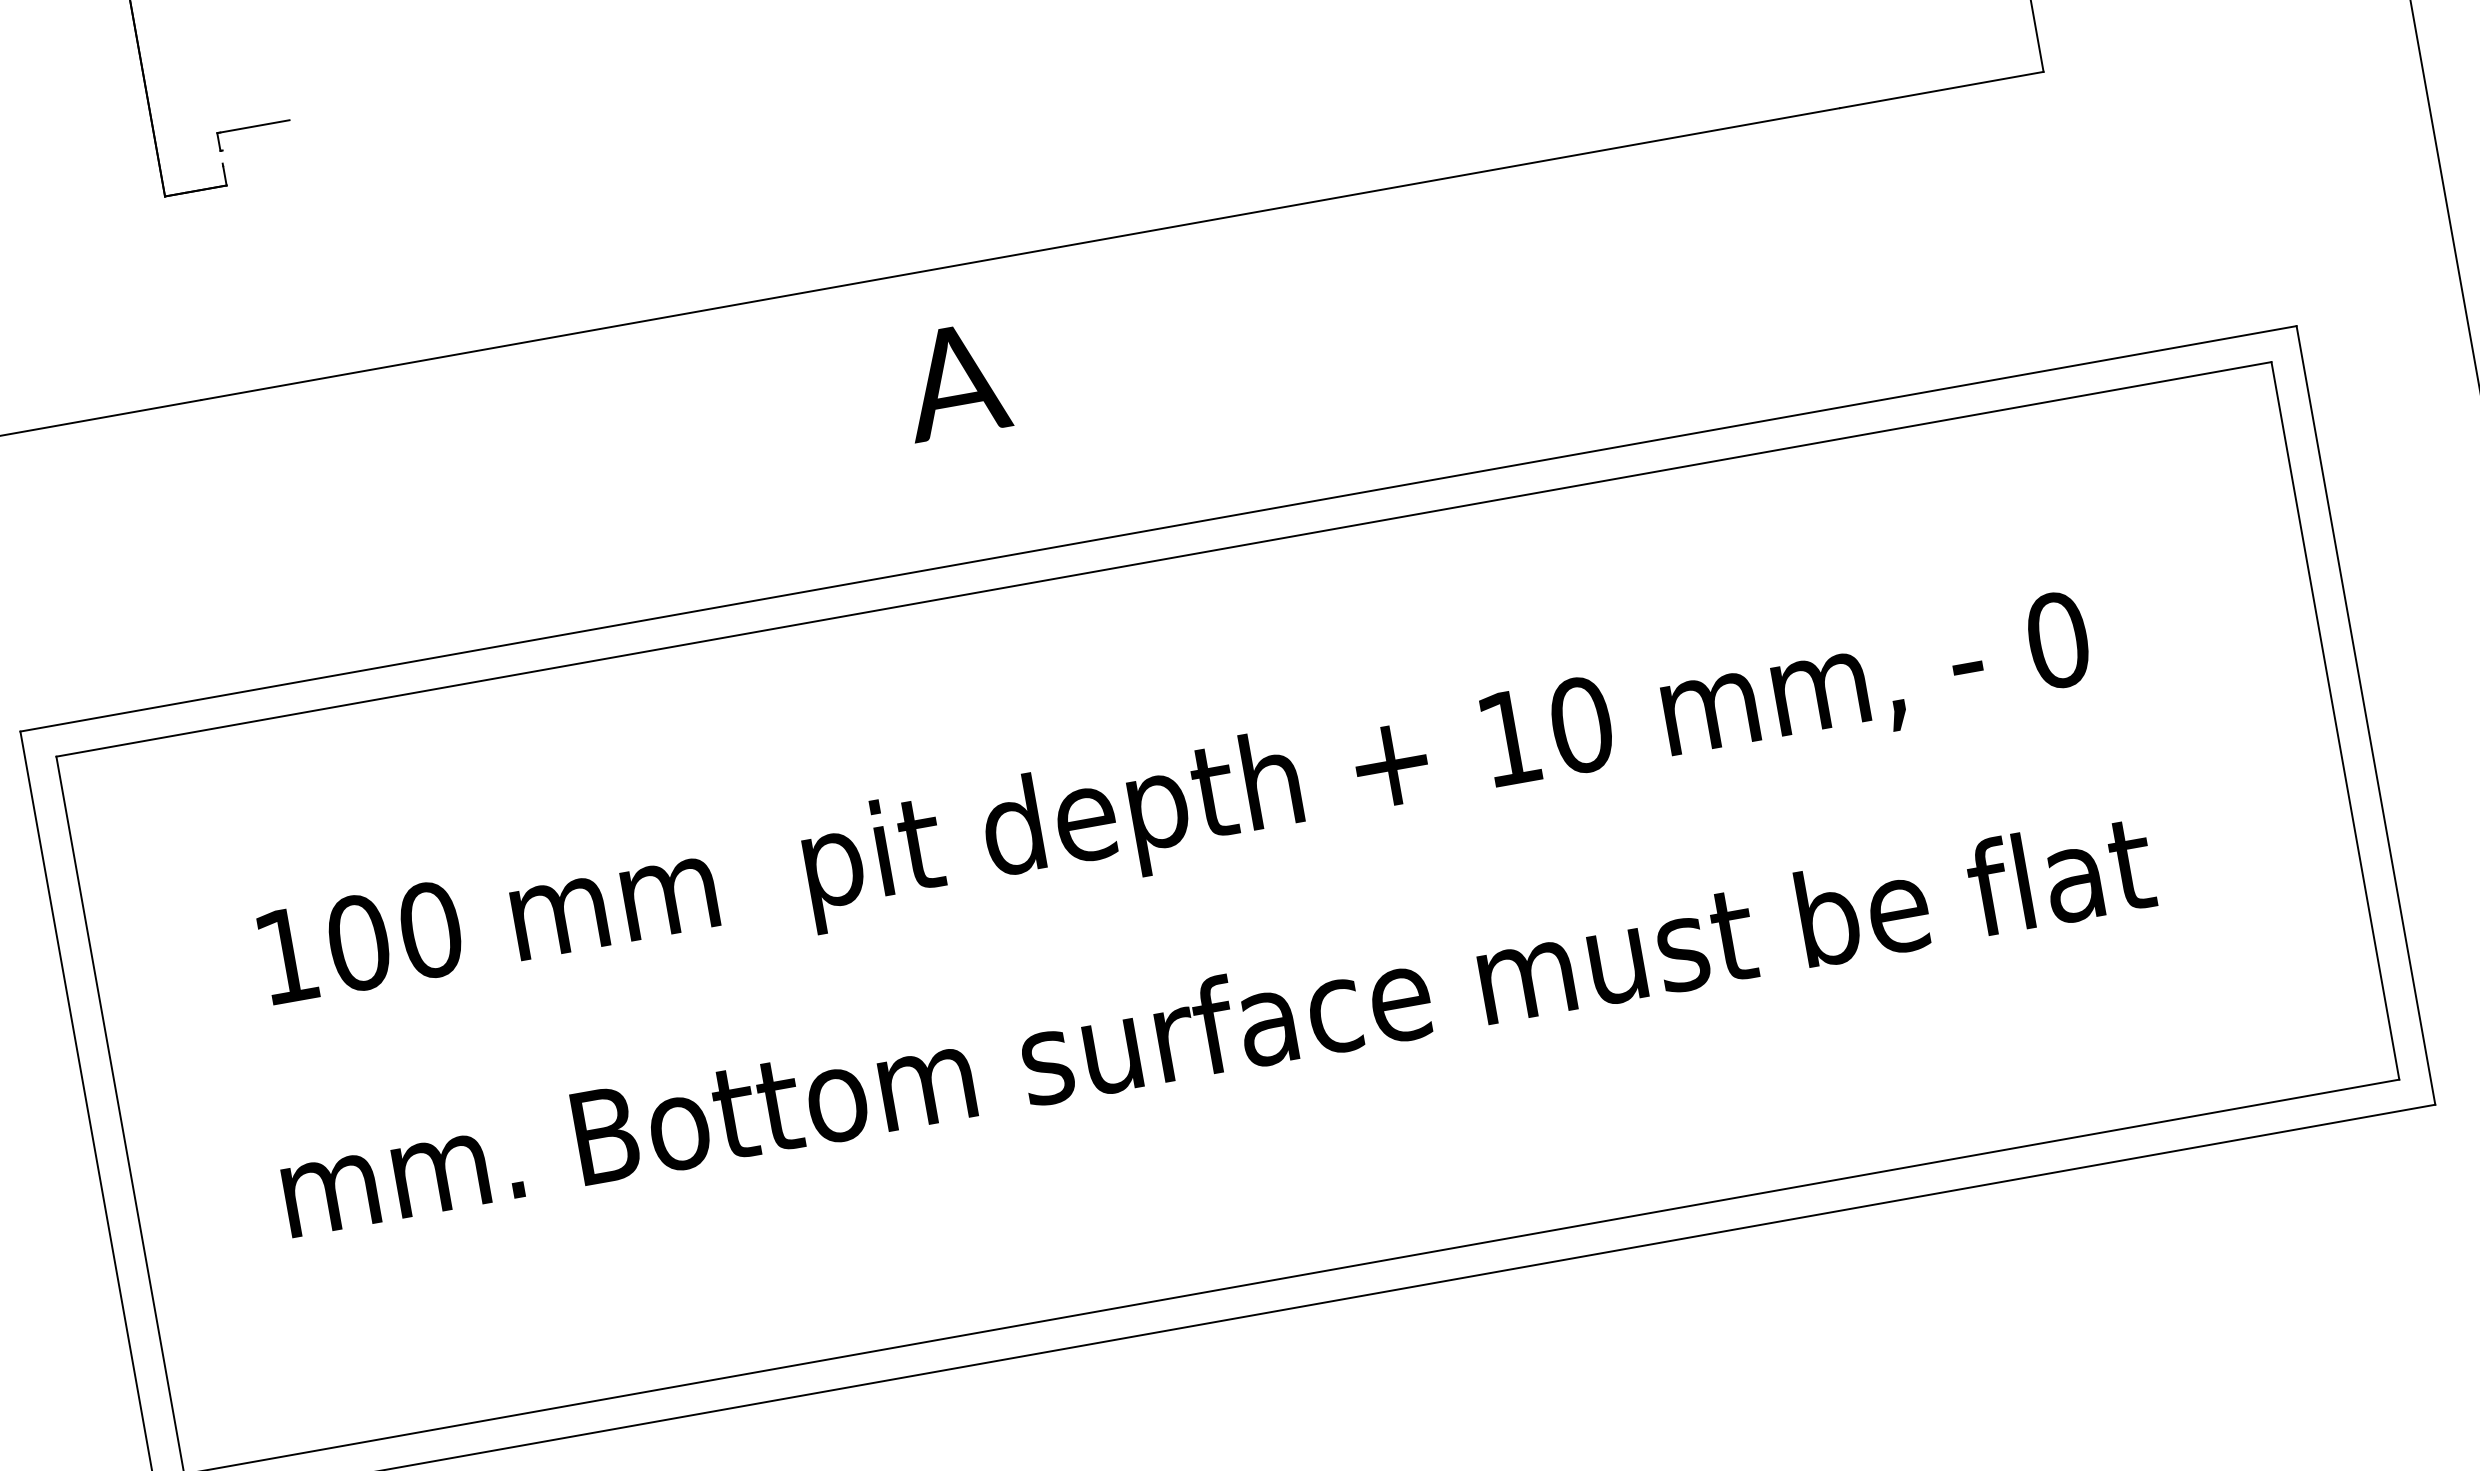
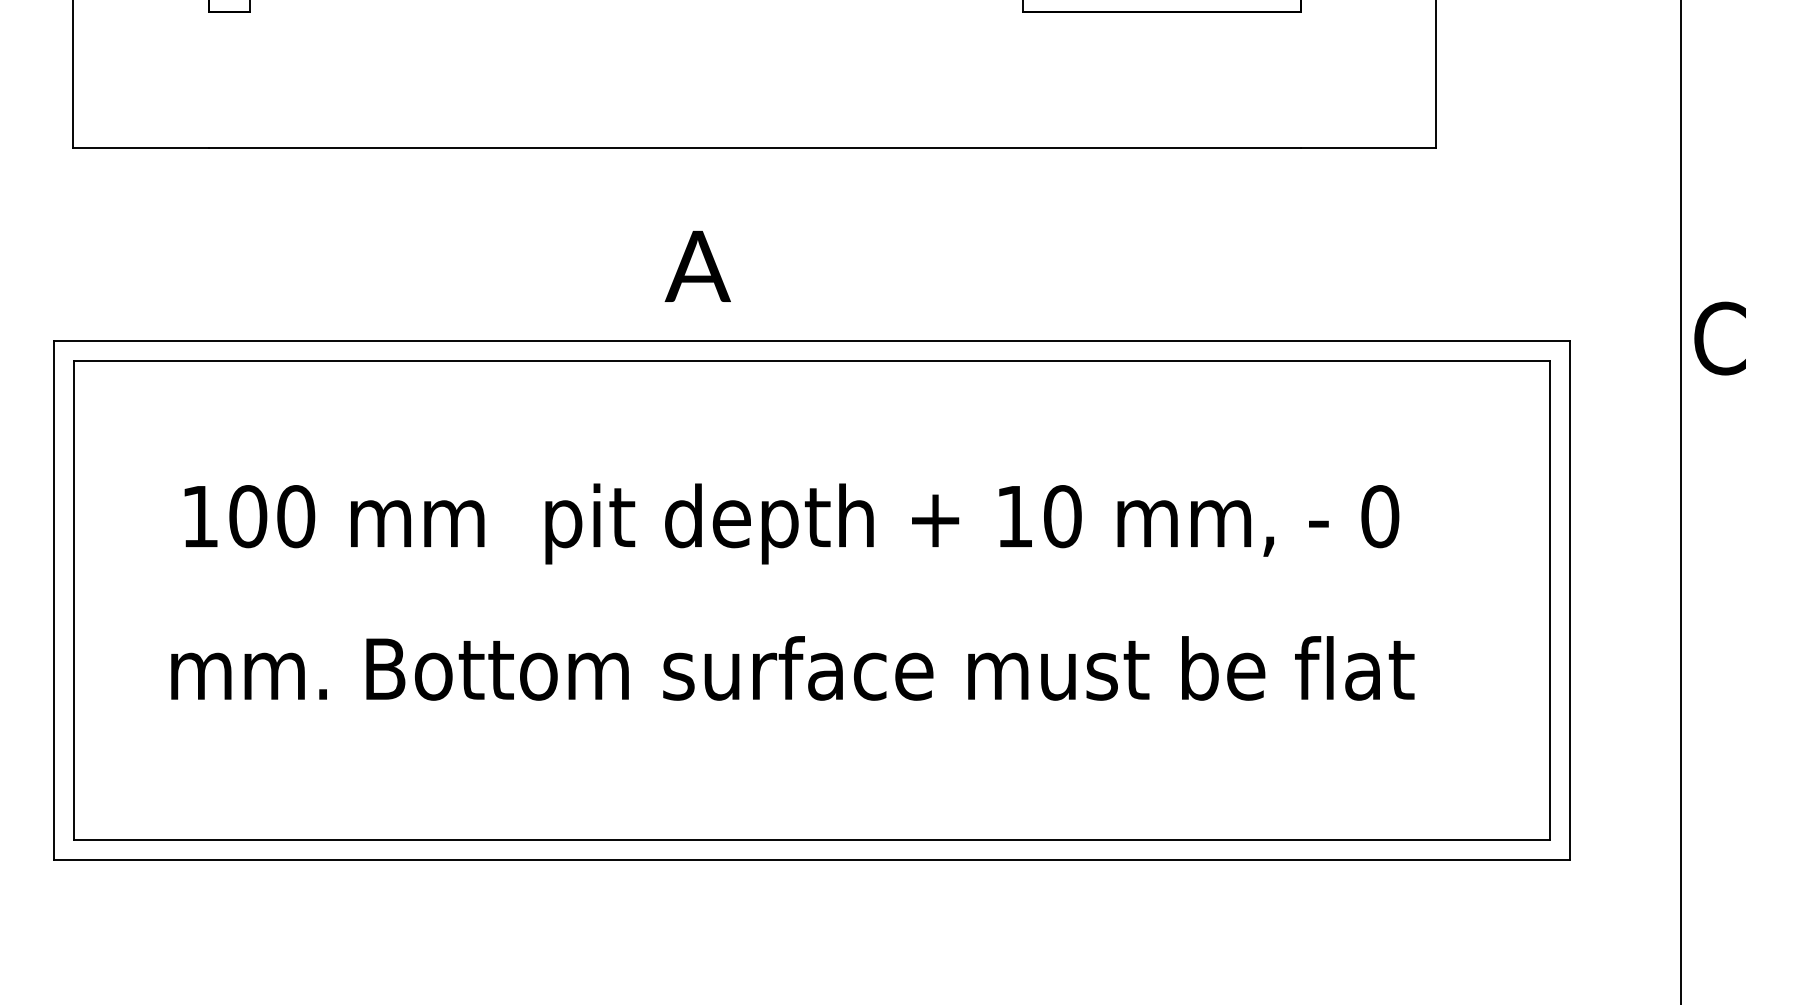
text: (954, 381) -> (697, 266), moved

